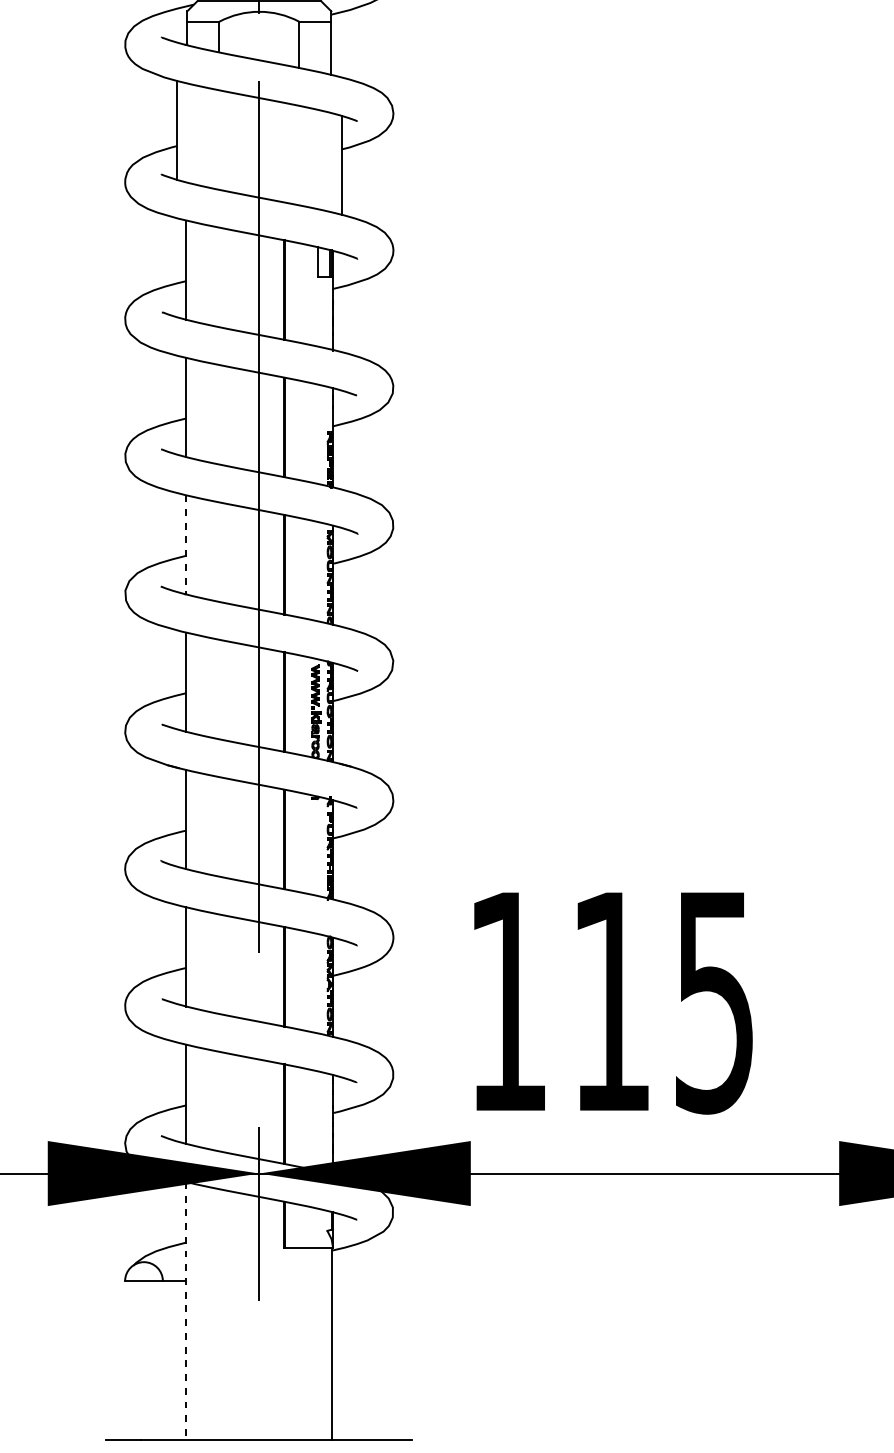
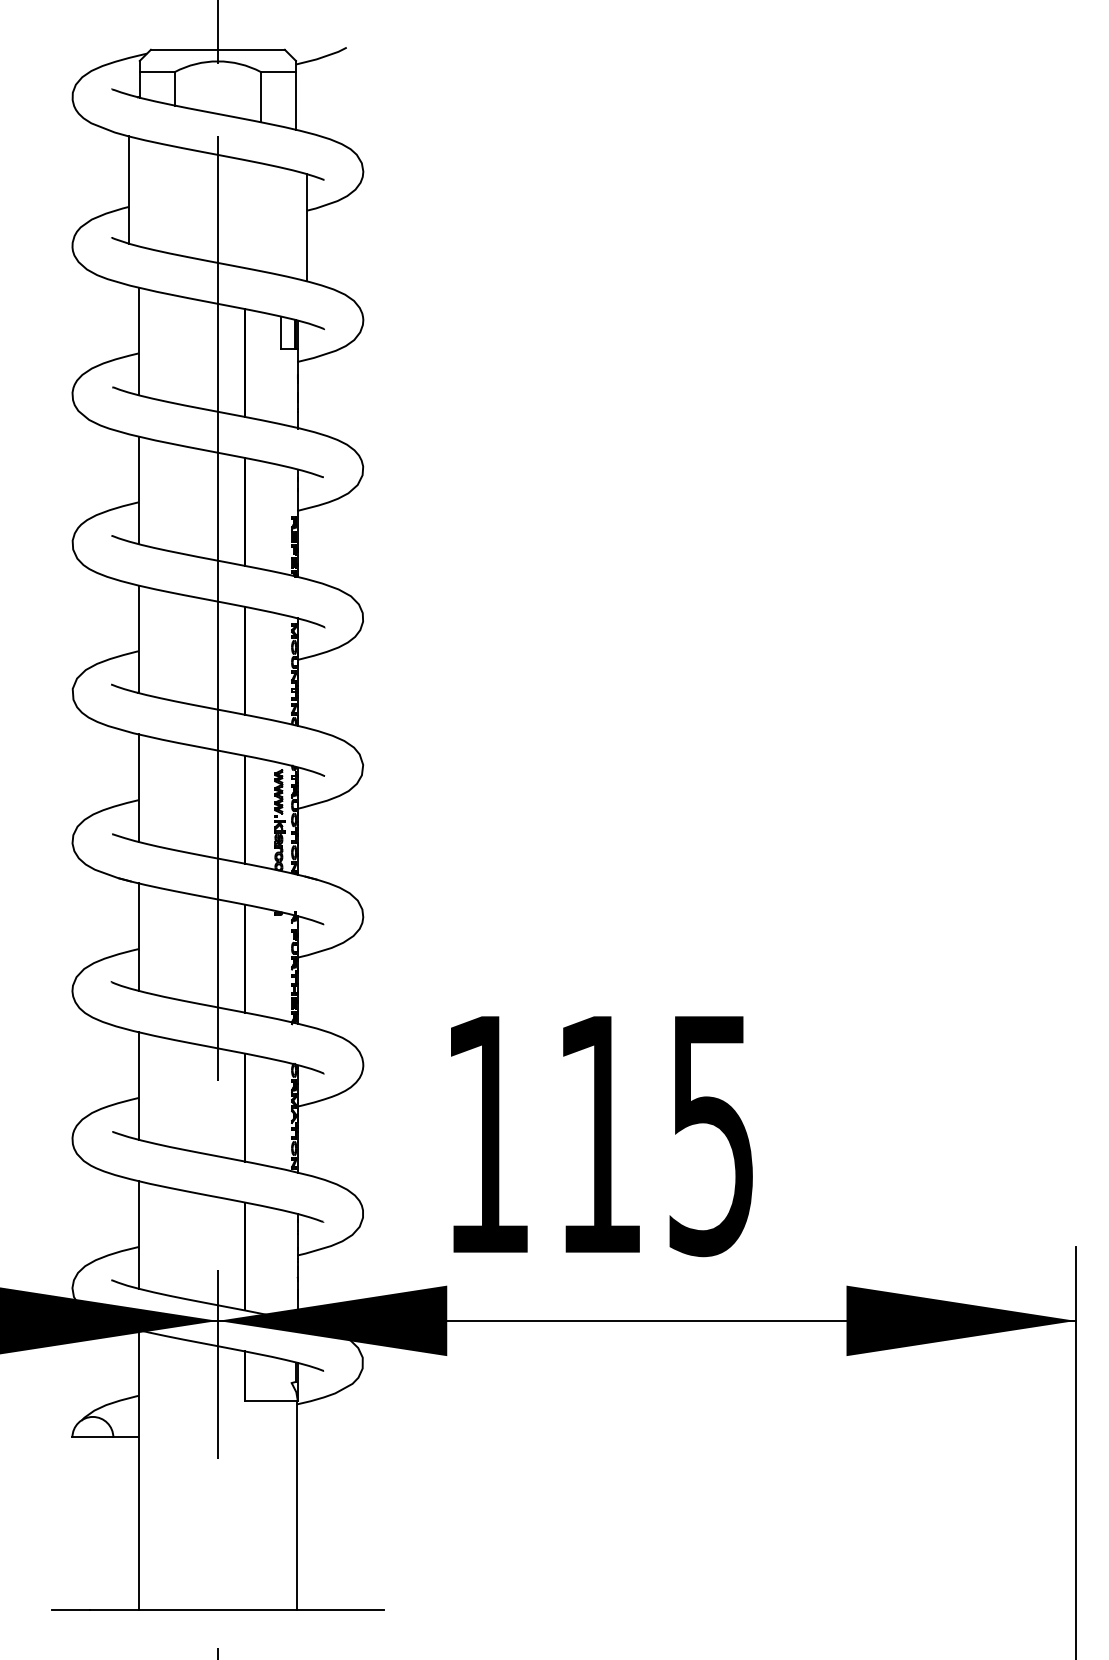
line: (186, 545) -> (138, 639), dashed -> solid
line: (186, 1311) -> (138, 1470), dashed -> solid

